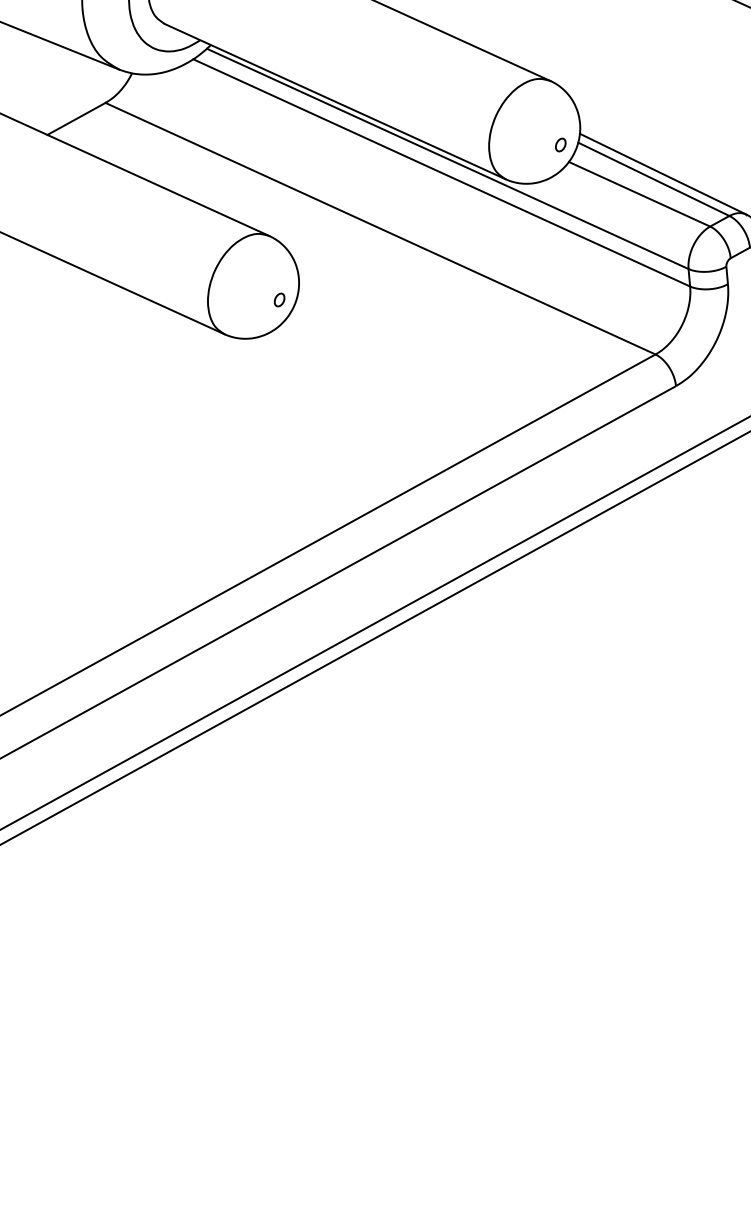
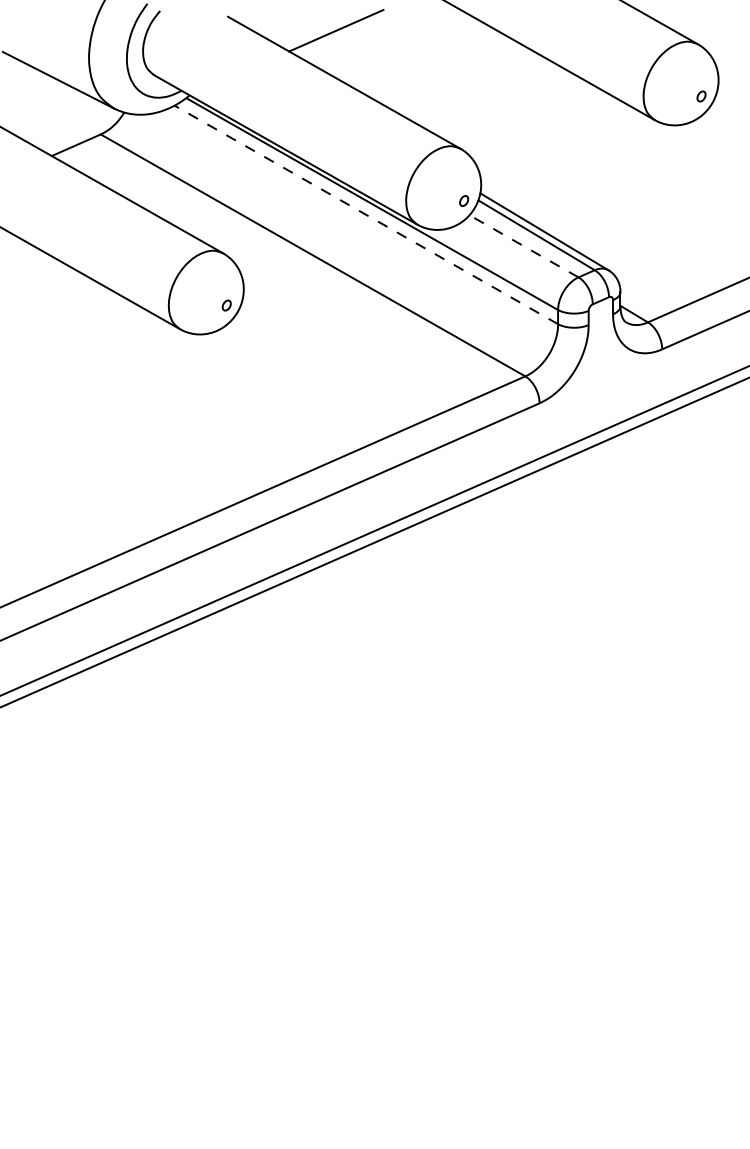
line: (441, 172) -> (366, 214), solid -> dashed
line: (640, 194) -> (524, 246), solid -> dashed

